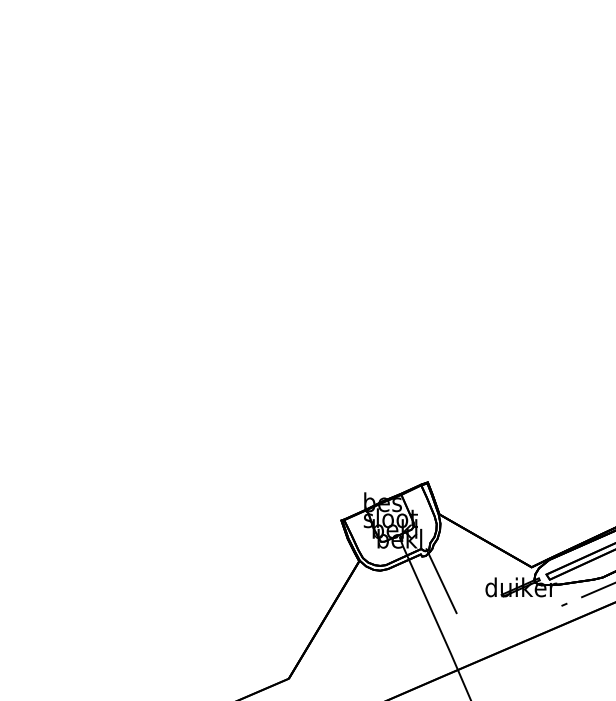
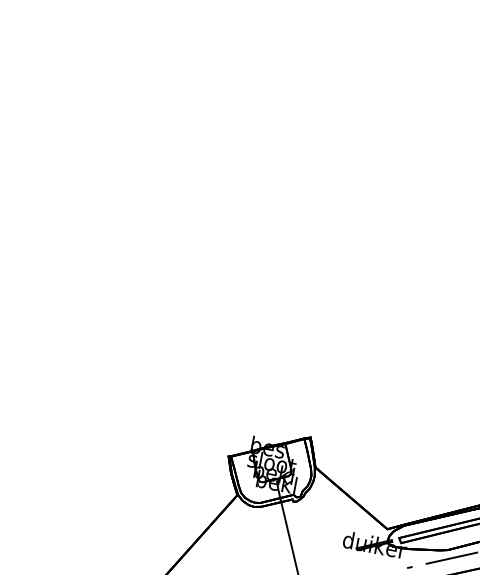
line: (441, 581) -> (306, 526), removed

